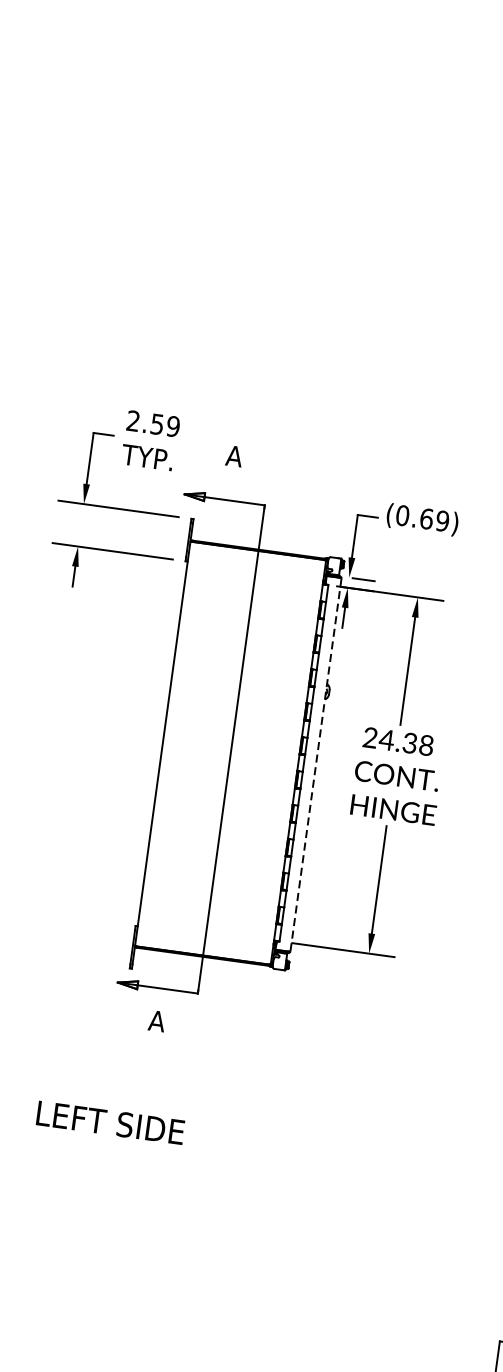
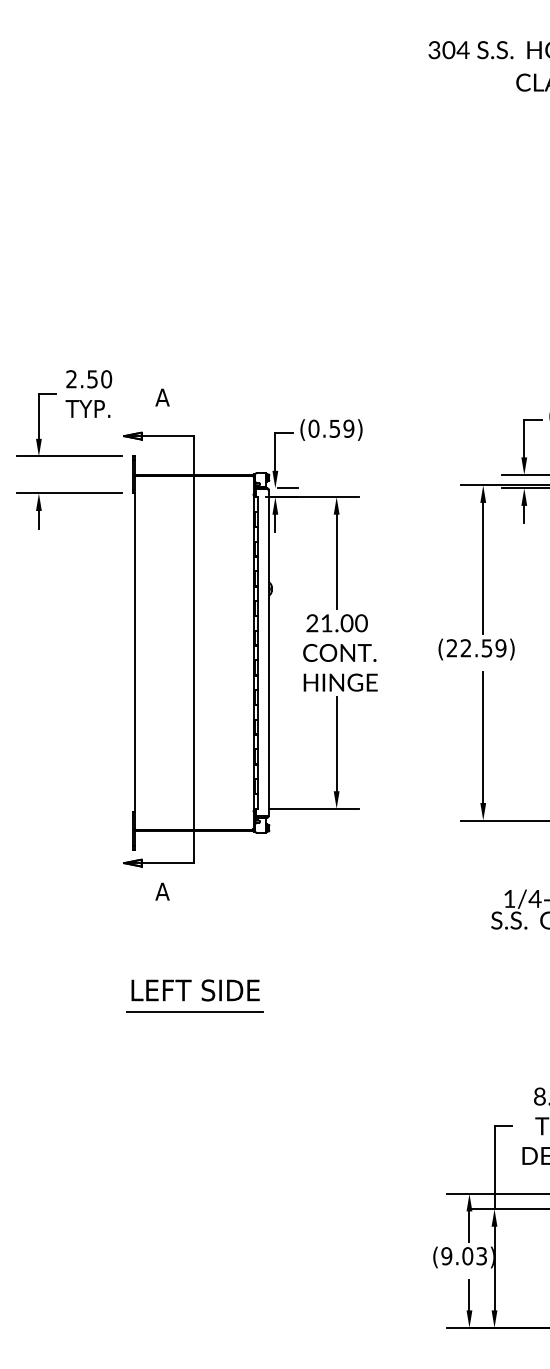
text: (173, 426) -> (106, 379), 2.59 -> 2.50
text: (426, 518) -> (334, 428), (0.69) -> (0.59)
text: (405, 742) -> (343, 623), 24.38 -> 21.00
line: (315, 765) -> (268, 653), dashed -> solid
text: (110, 1122) -> (195, 990), moved
line: (174, 1163) -> (194, 1011), added

